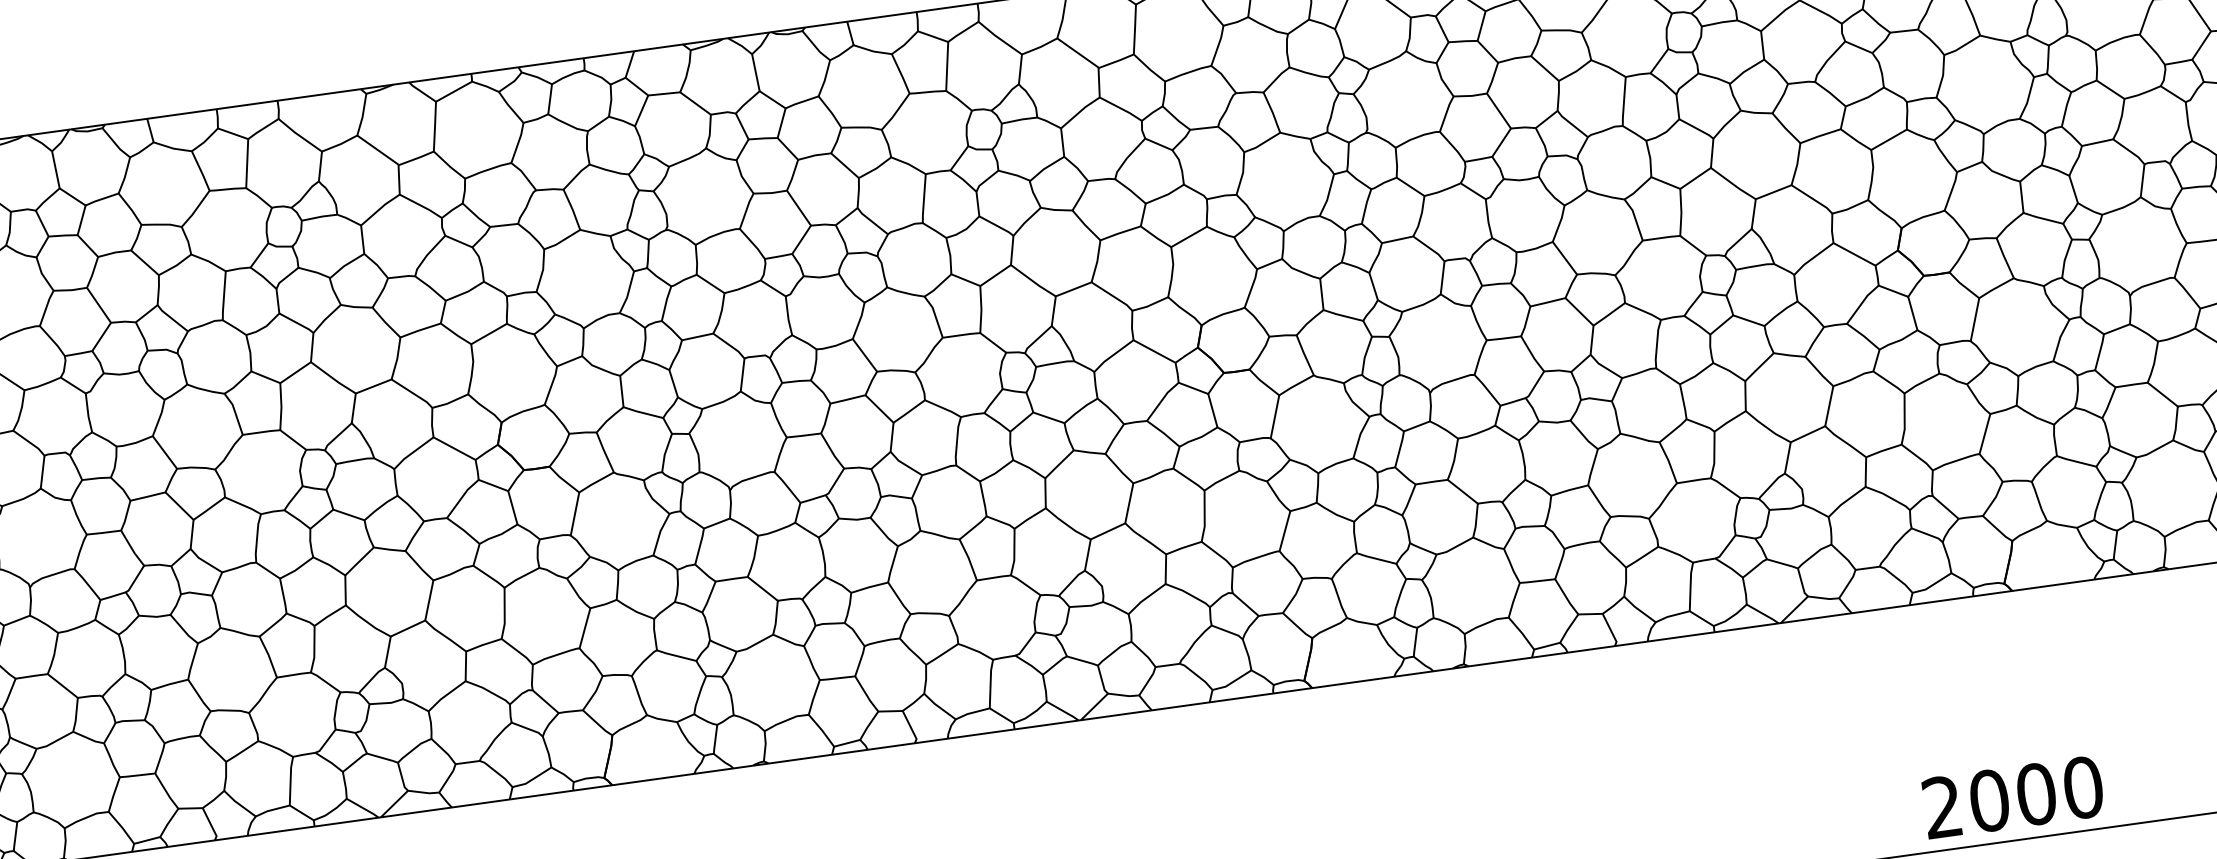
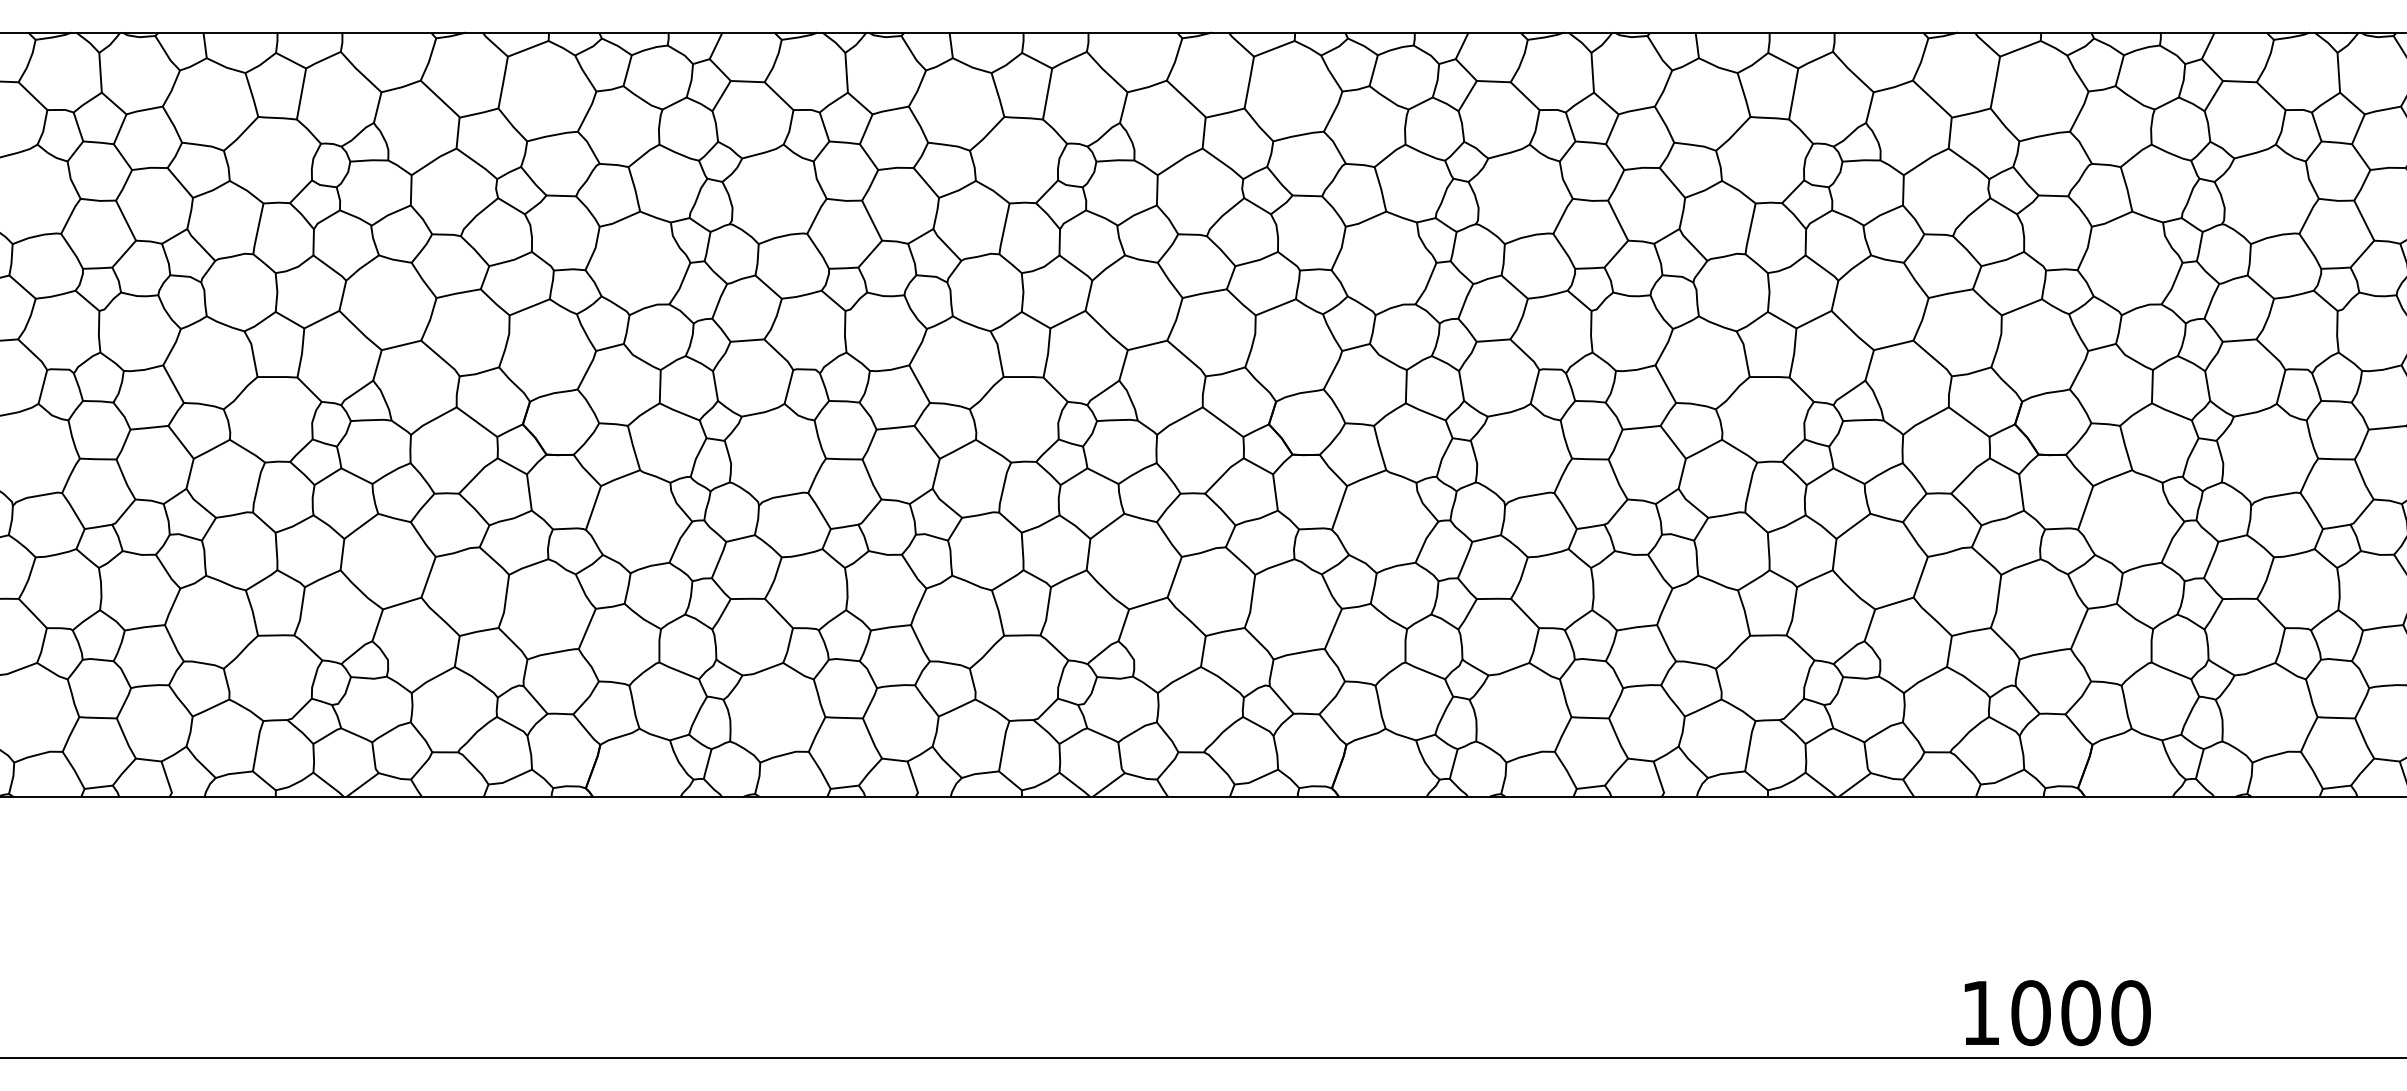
text: (1942, 806) -> (1980, 1012), 2000 -> 1000

